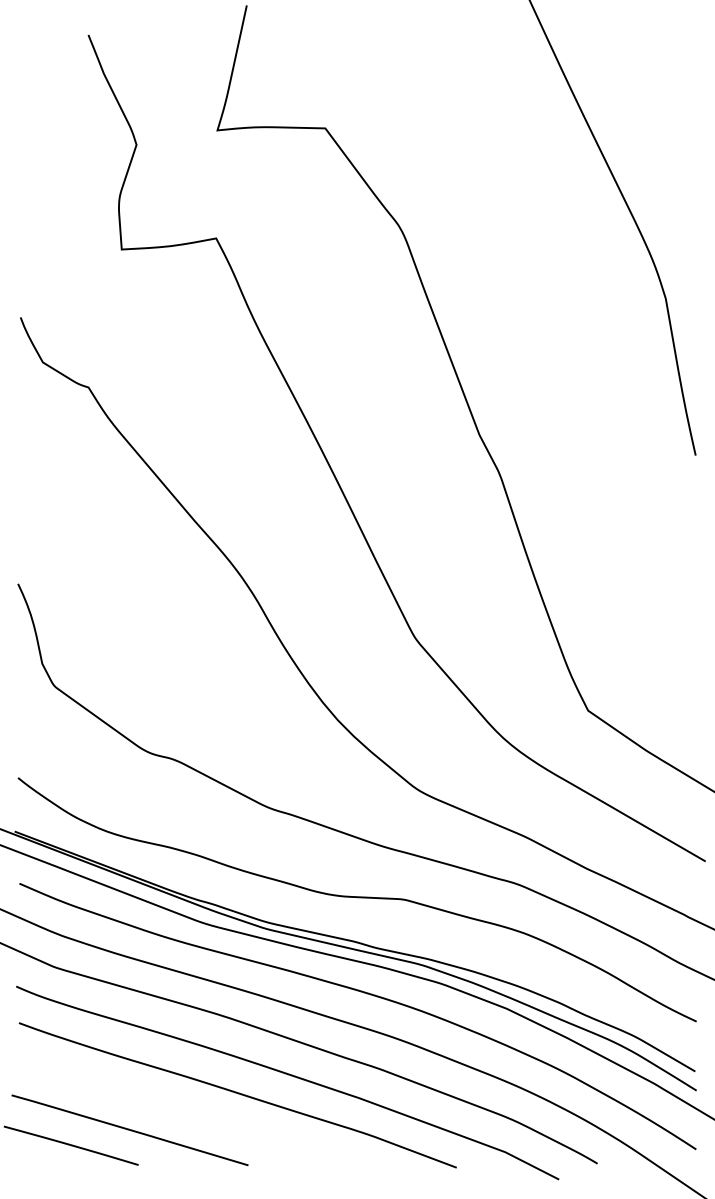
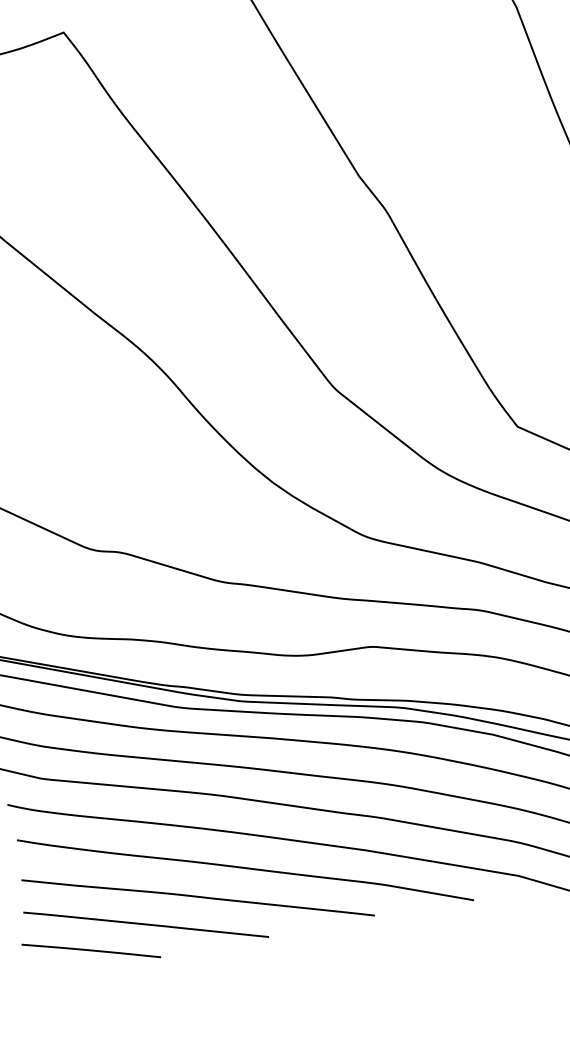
curve: (185, 1113) -> (197, 897), added

